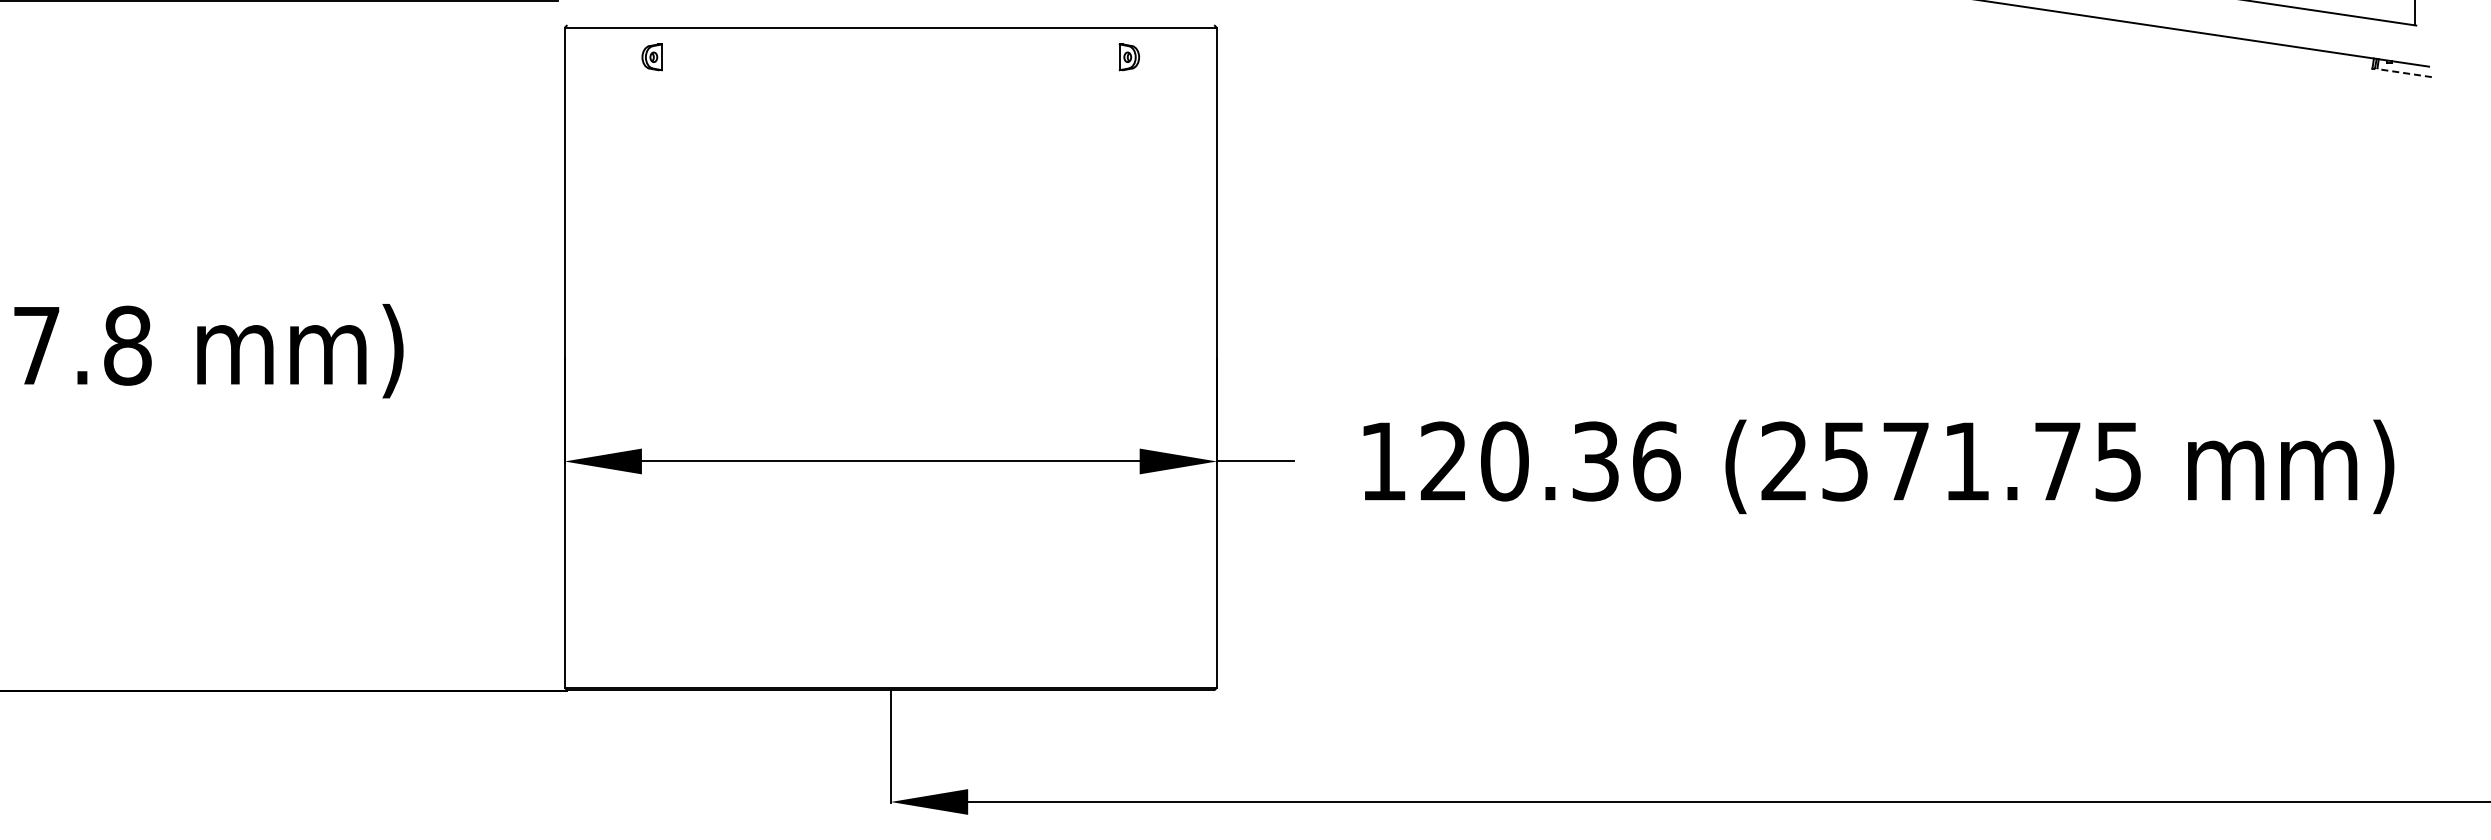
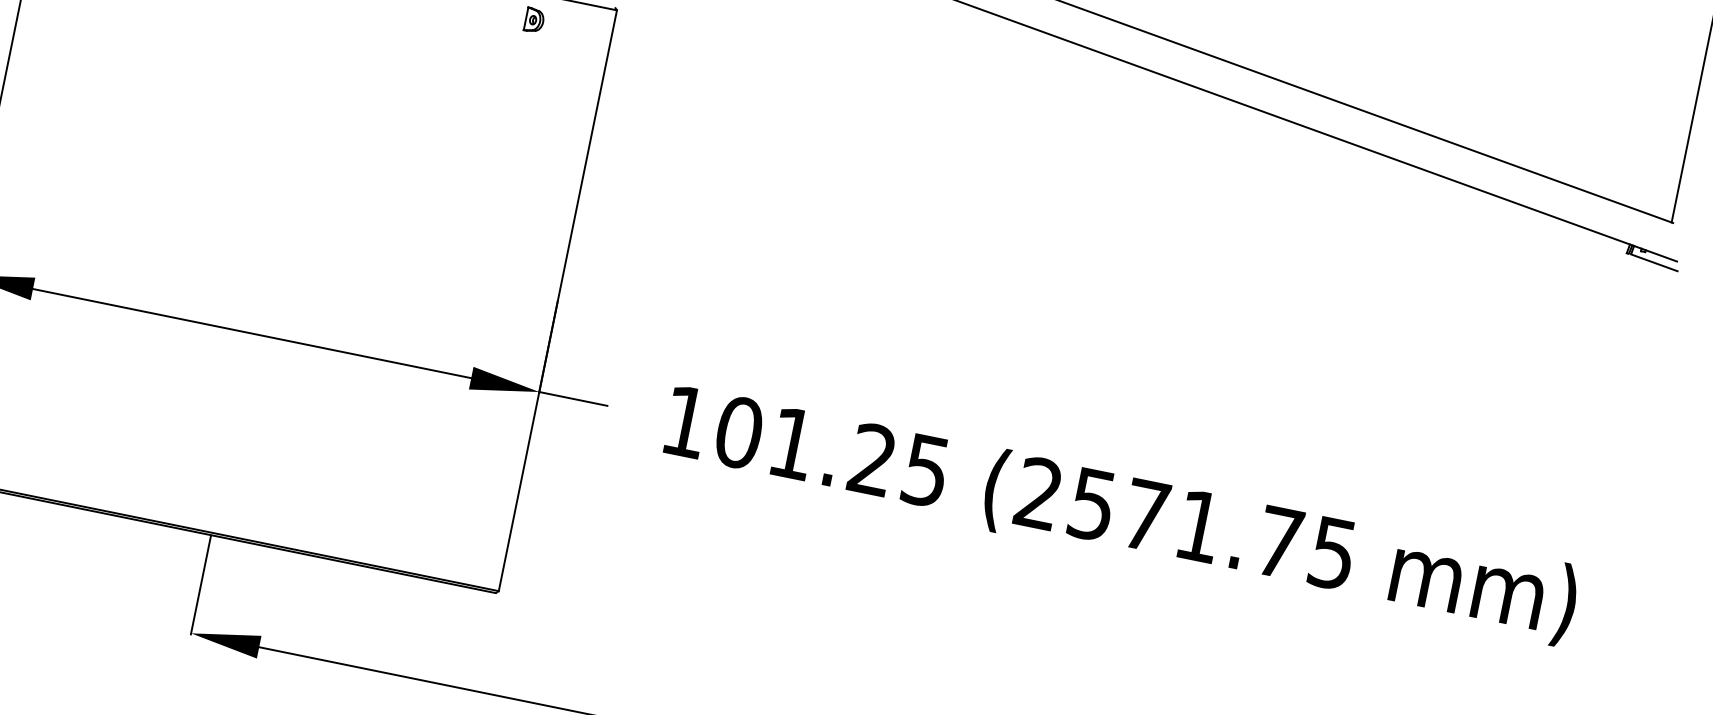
line: (2404, 73) -> (1654, 263), dashed -> solid
text: (1550, 461) -> (832, 451), 120.36 -> 101.25

